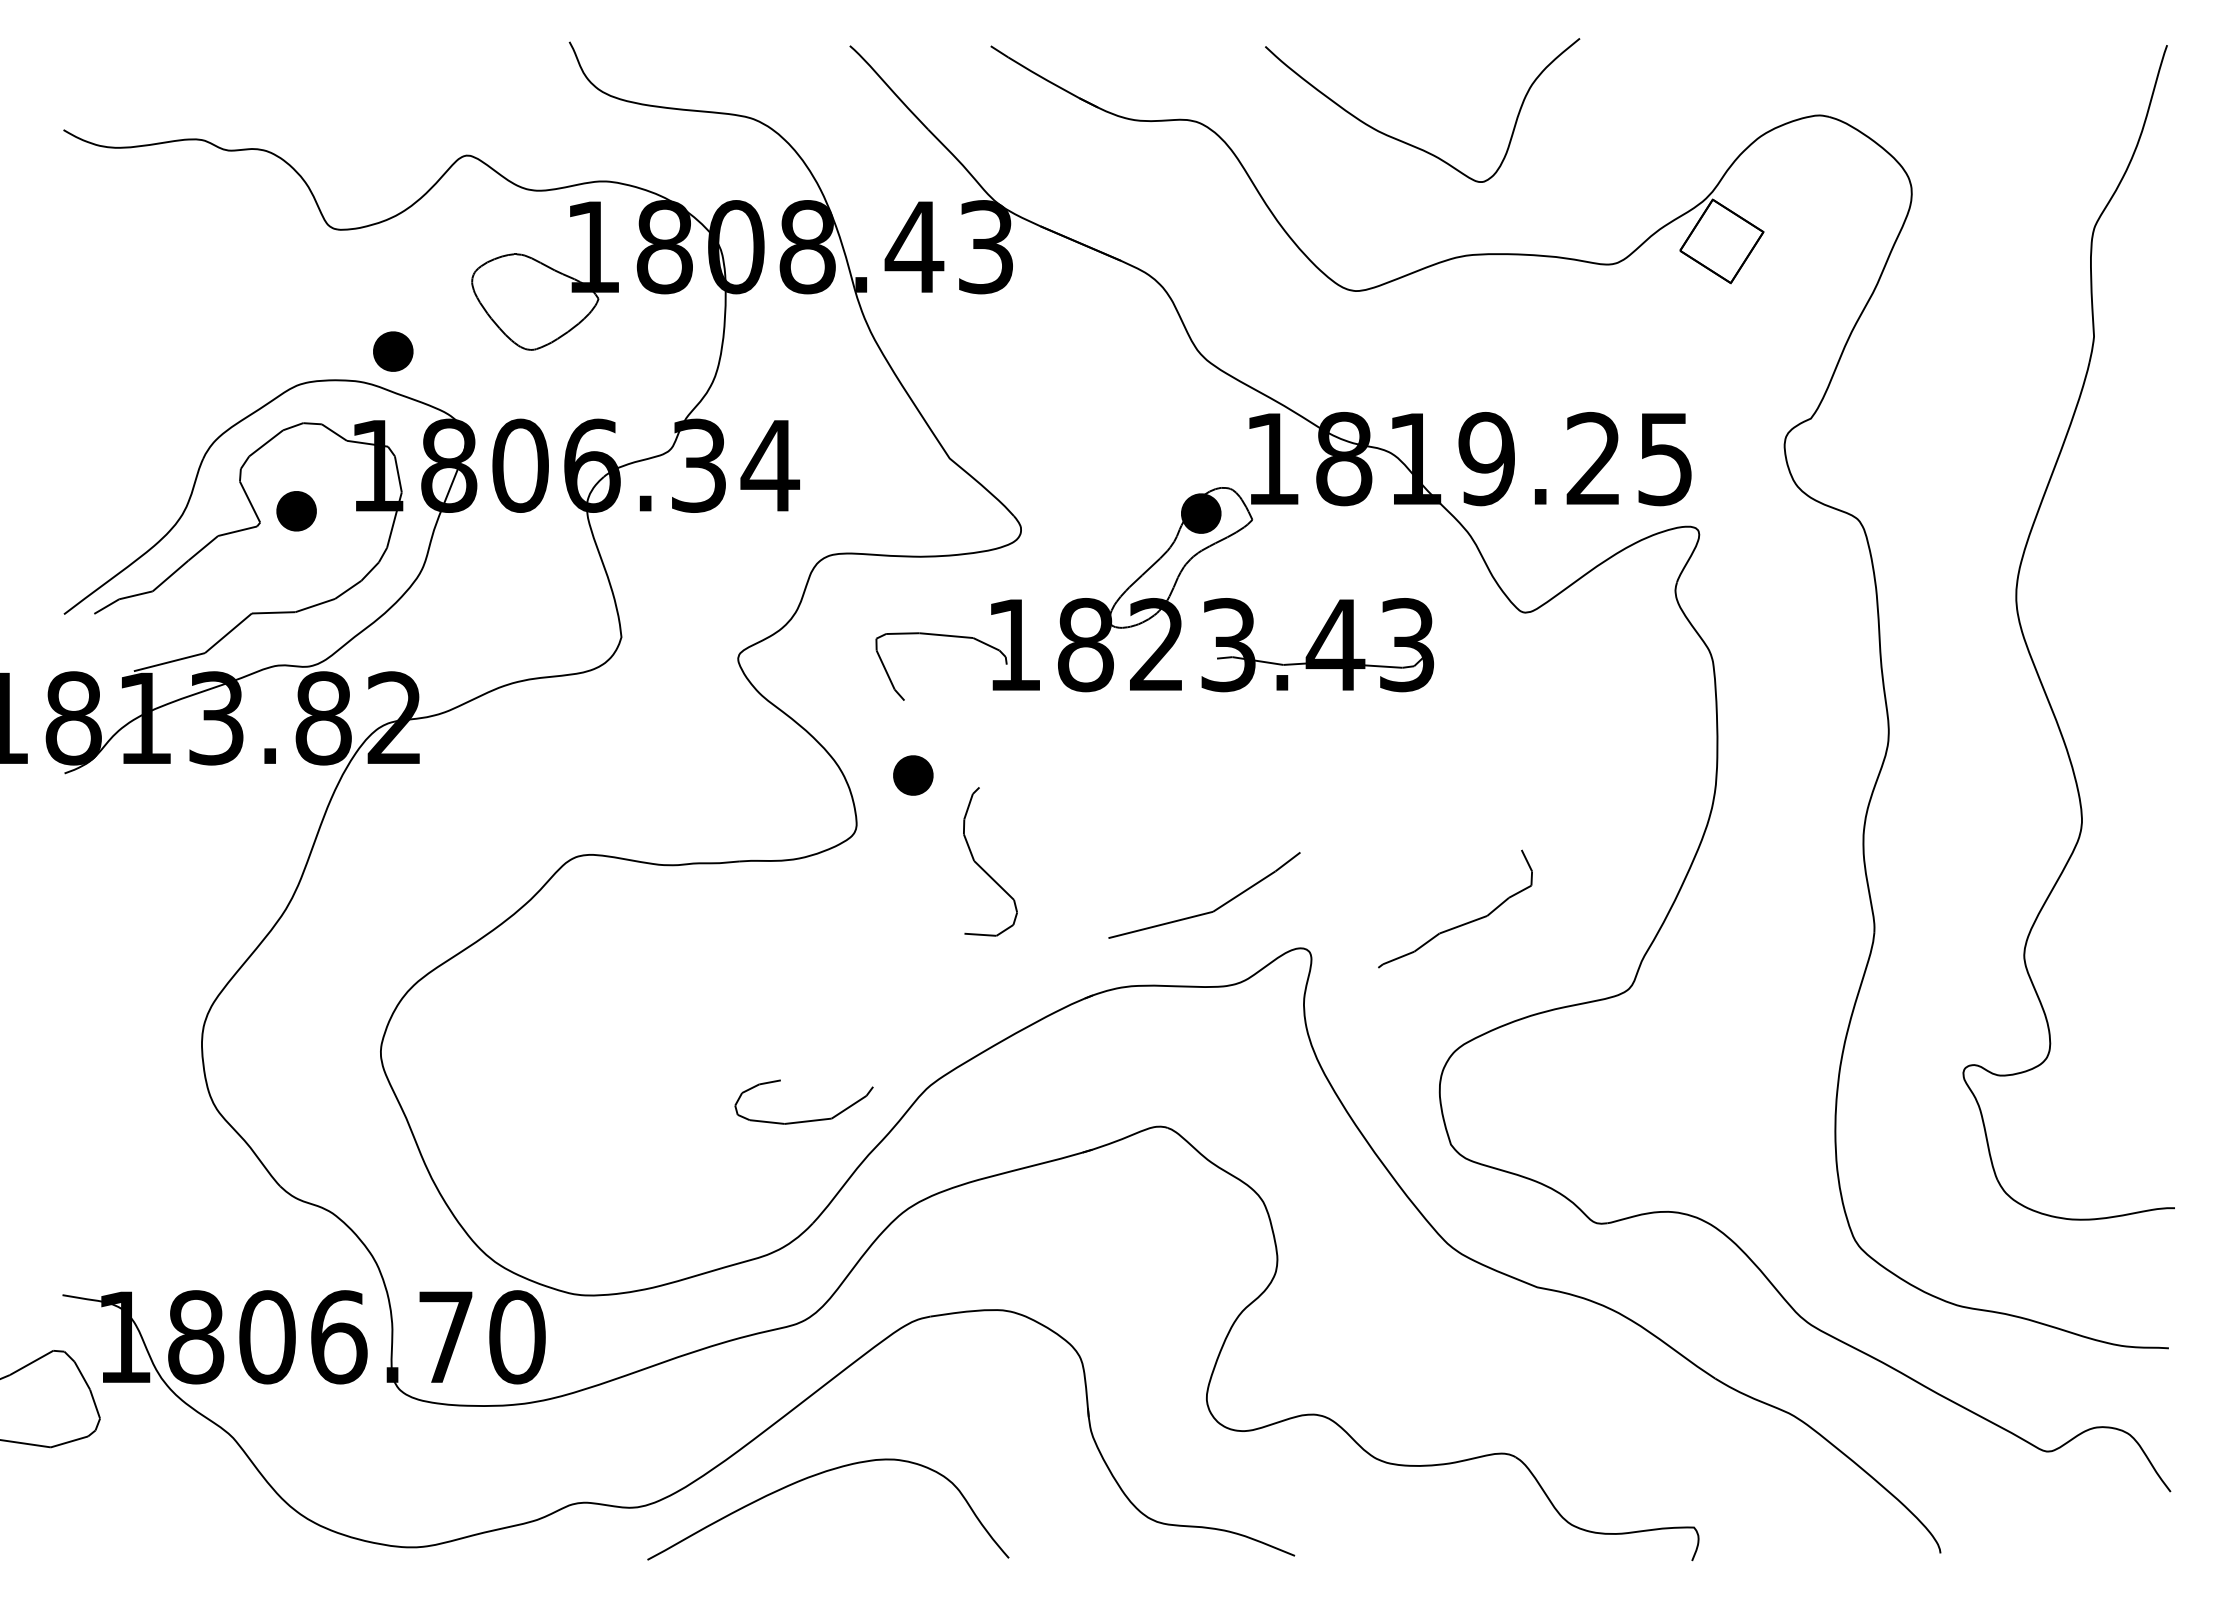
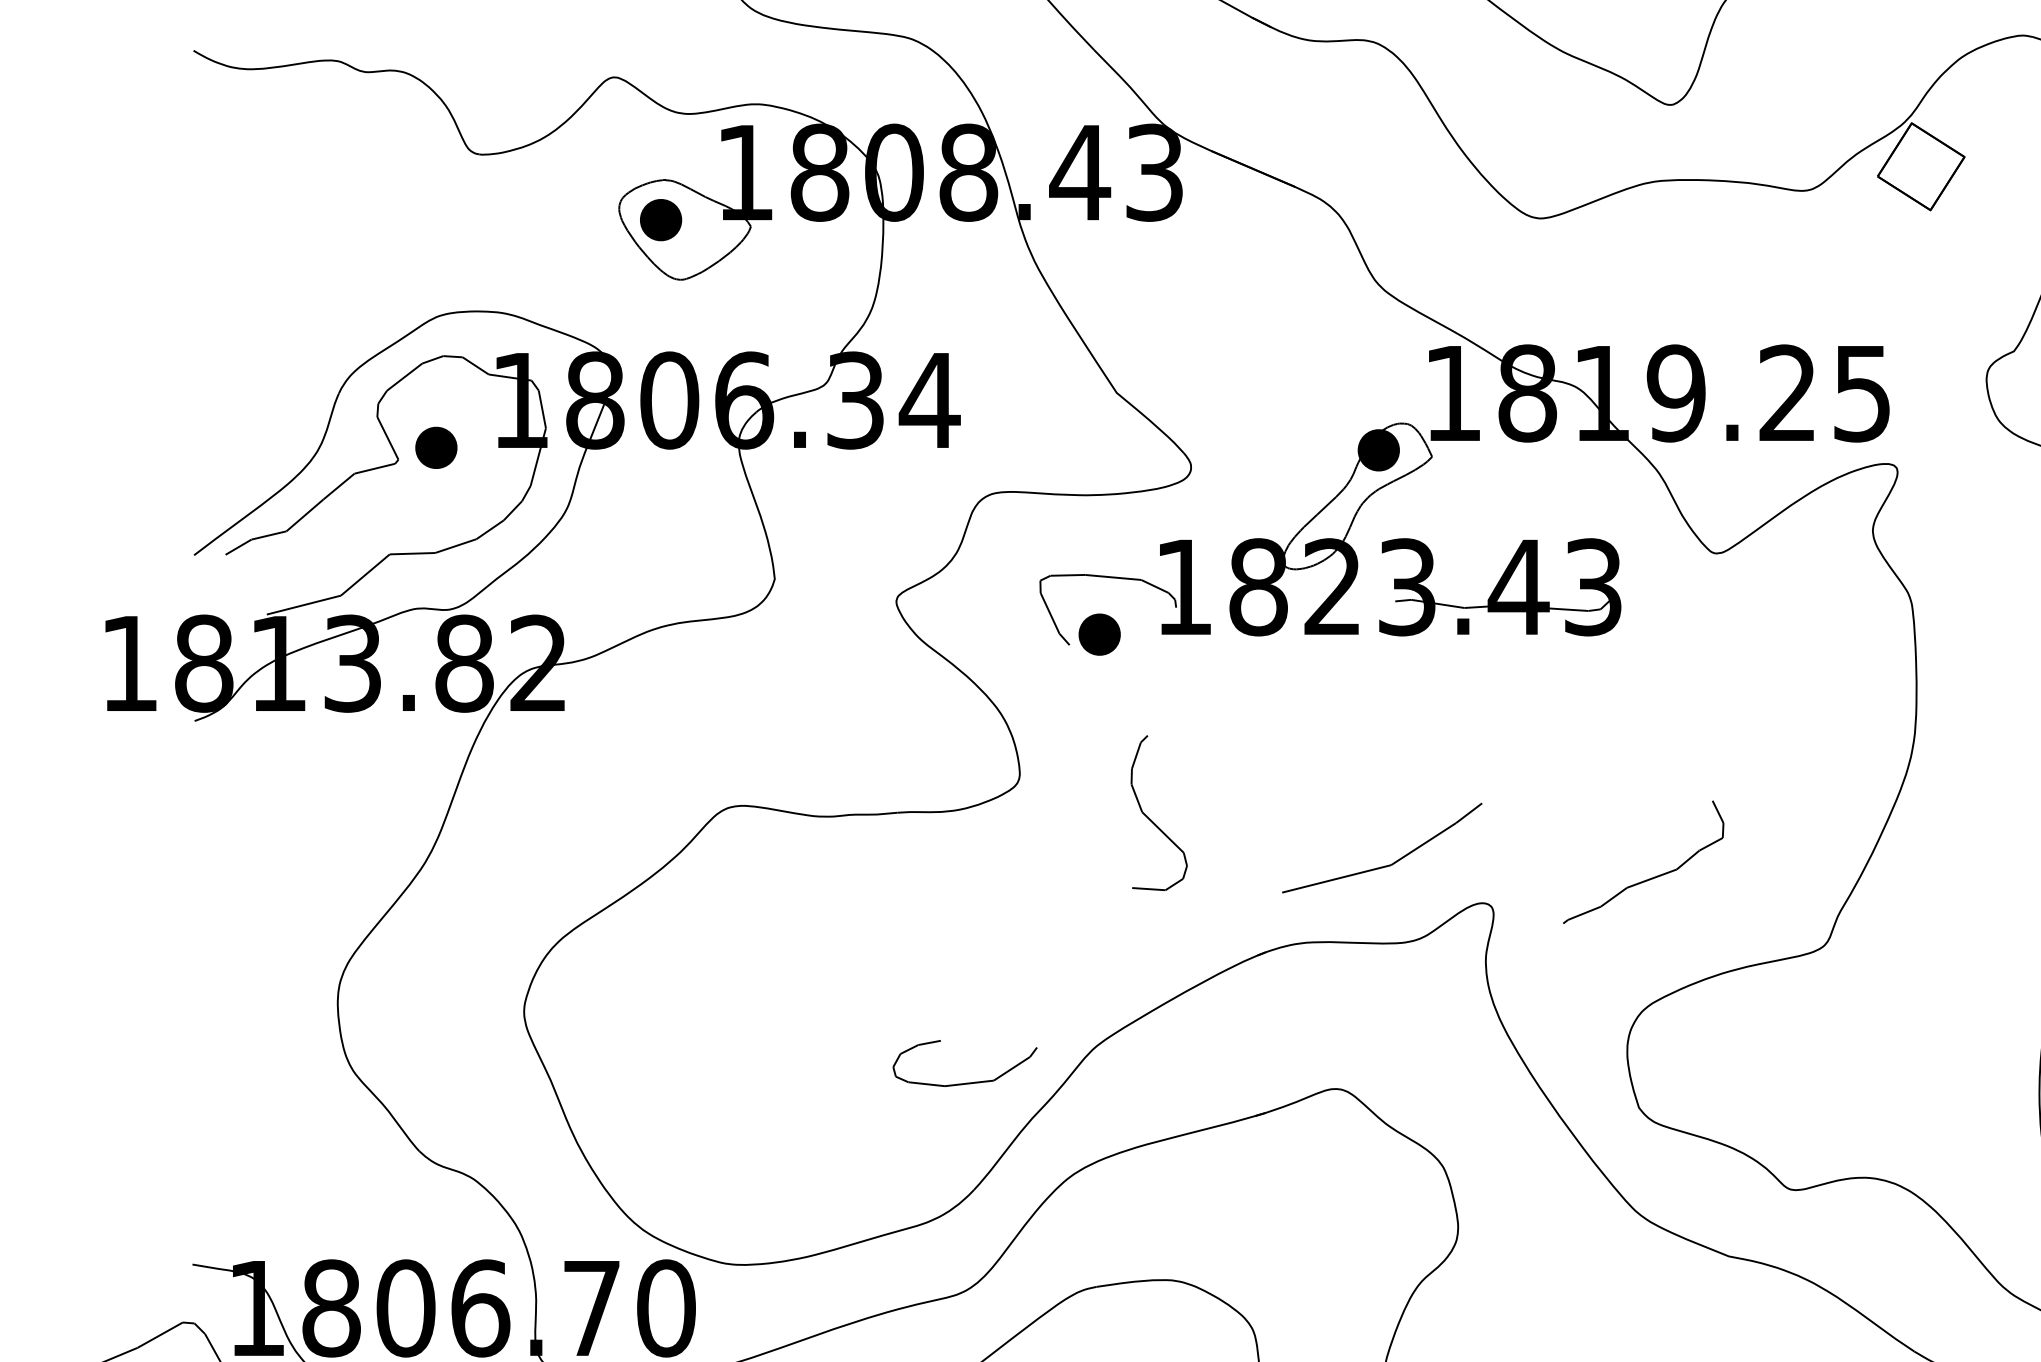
part: (393, 351) -> (661, 219), moved
part: (913, 775) -> (1099, 634), moved

